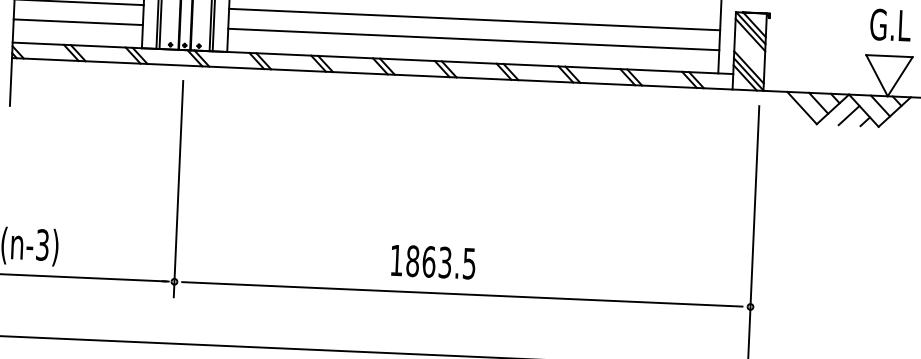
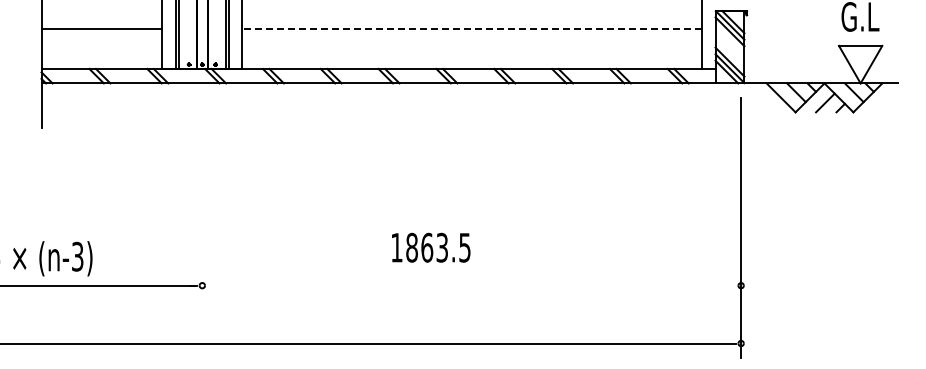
line: (474, 19) -> (471, 28), solid -> dashed
line: (77, 22) -> (101, 47), removed
line: (473, 39) -> (471, 47), removed
line: (178, 188) -> (202, 198), removed
text: (433, 261) -> (431, 247), moved
line: (462, 294) -> (471, 285), removed

